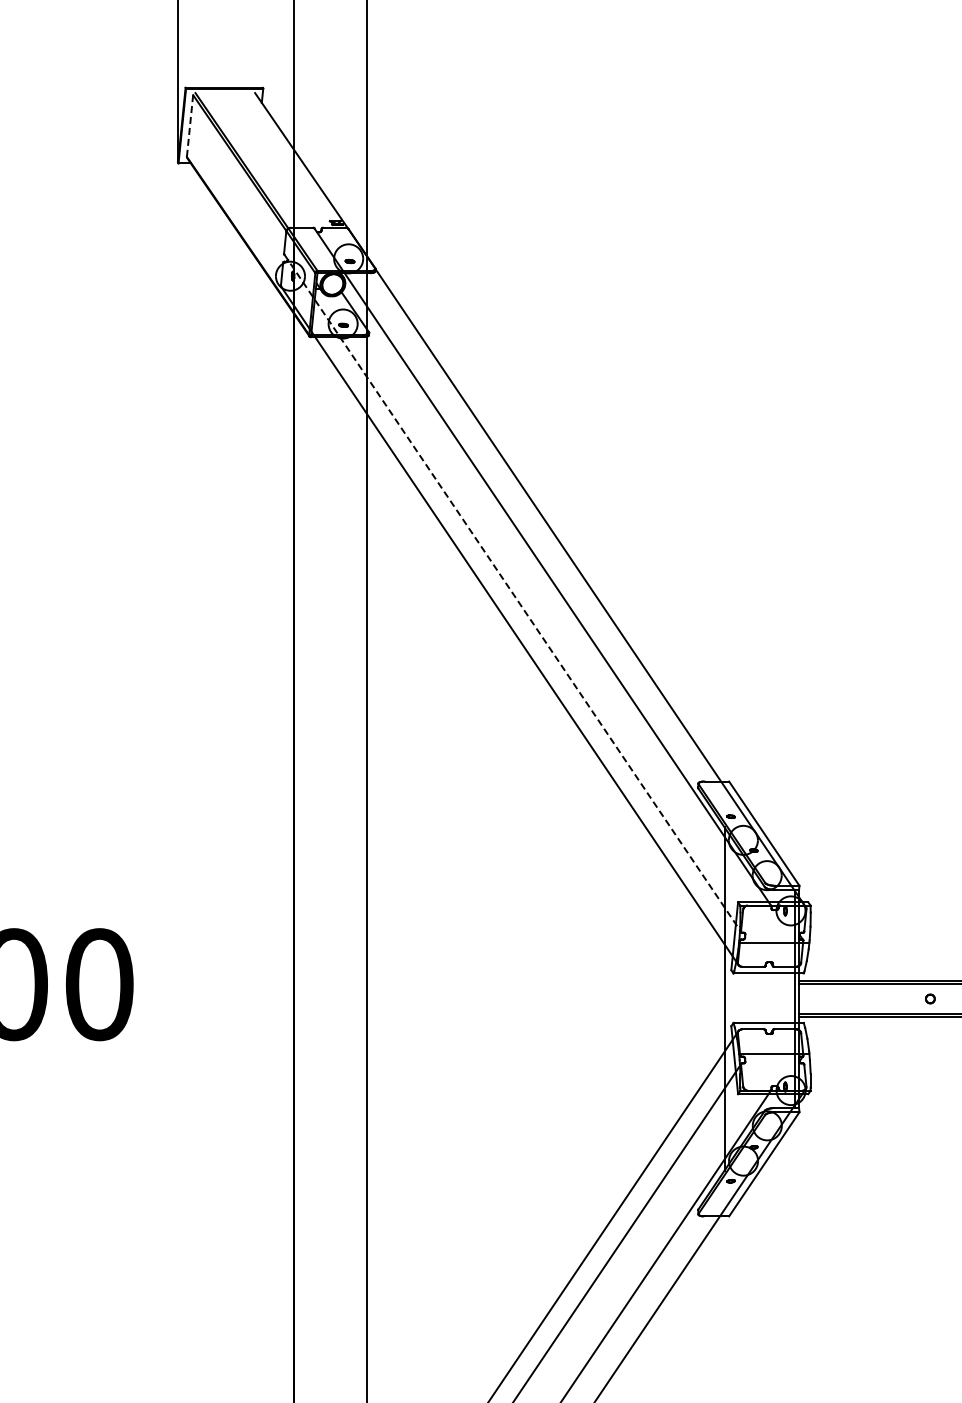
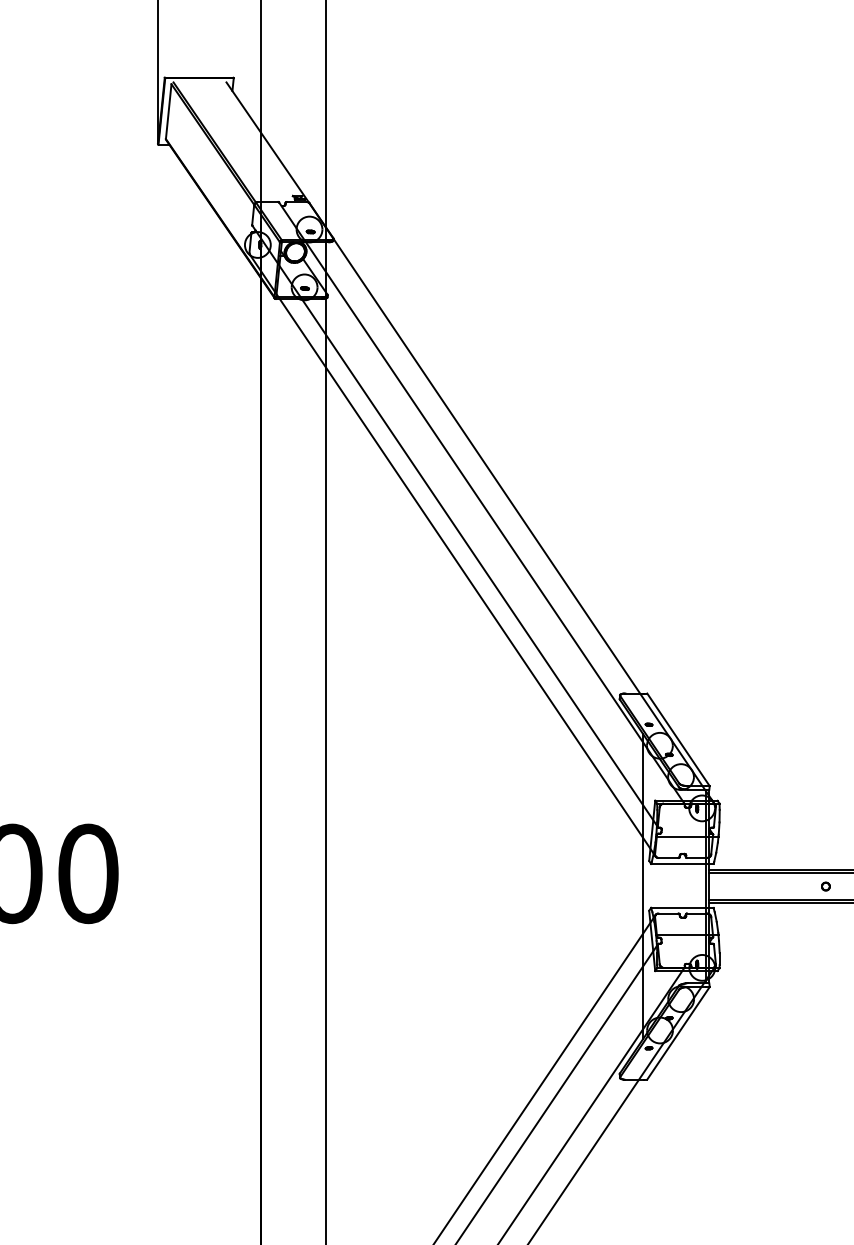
line: (189, 126) -> (168, 112), dashed -> solid
line: (512, 593) -> (454, 526), dashed -> solid

